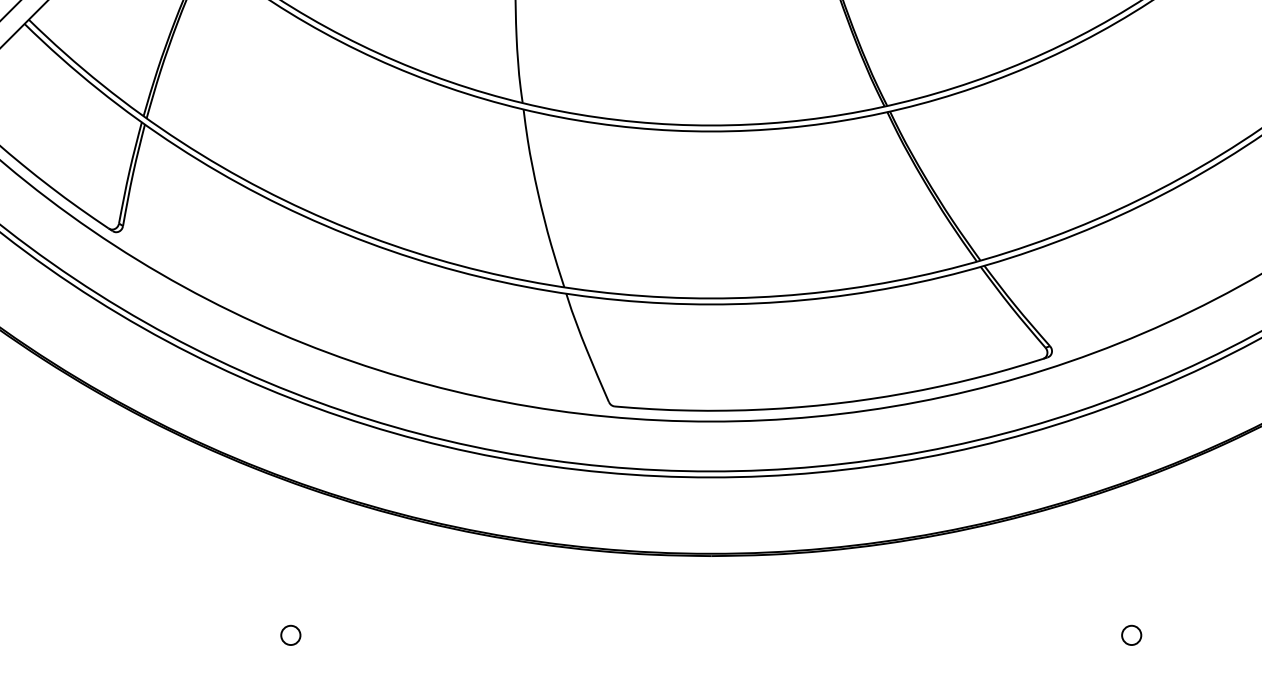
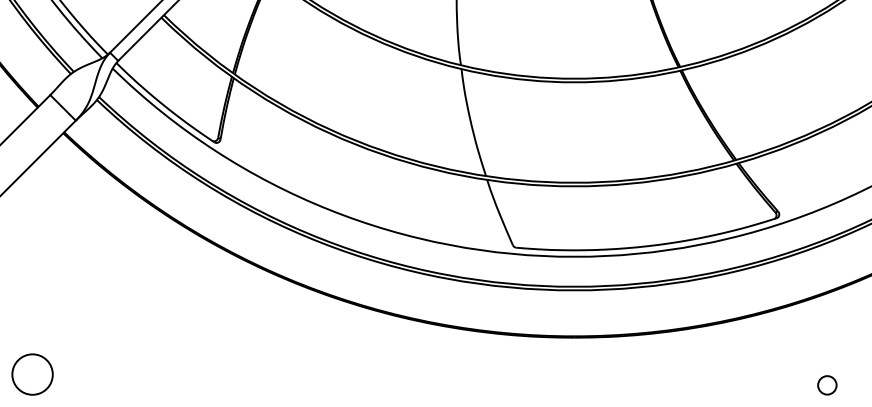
circle: (290, 635) -> (321, 385), removed
circle: (1130, 635) -> (826, 385), size x1.6

